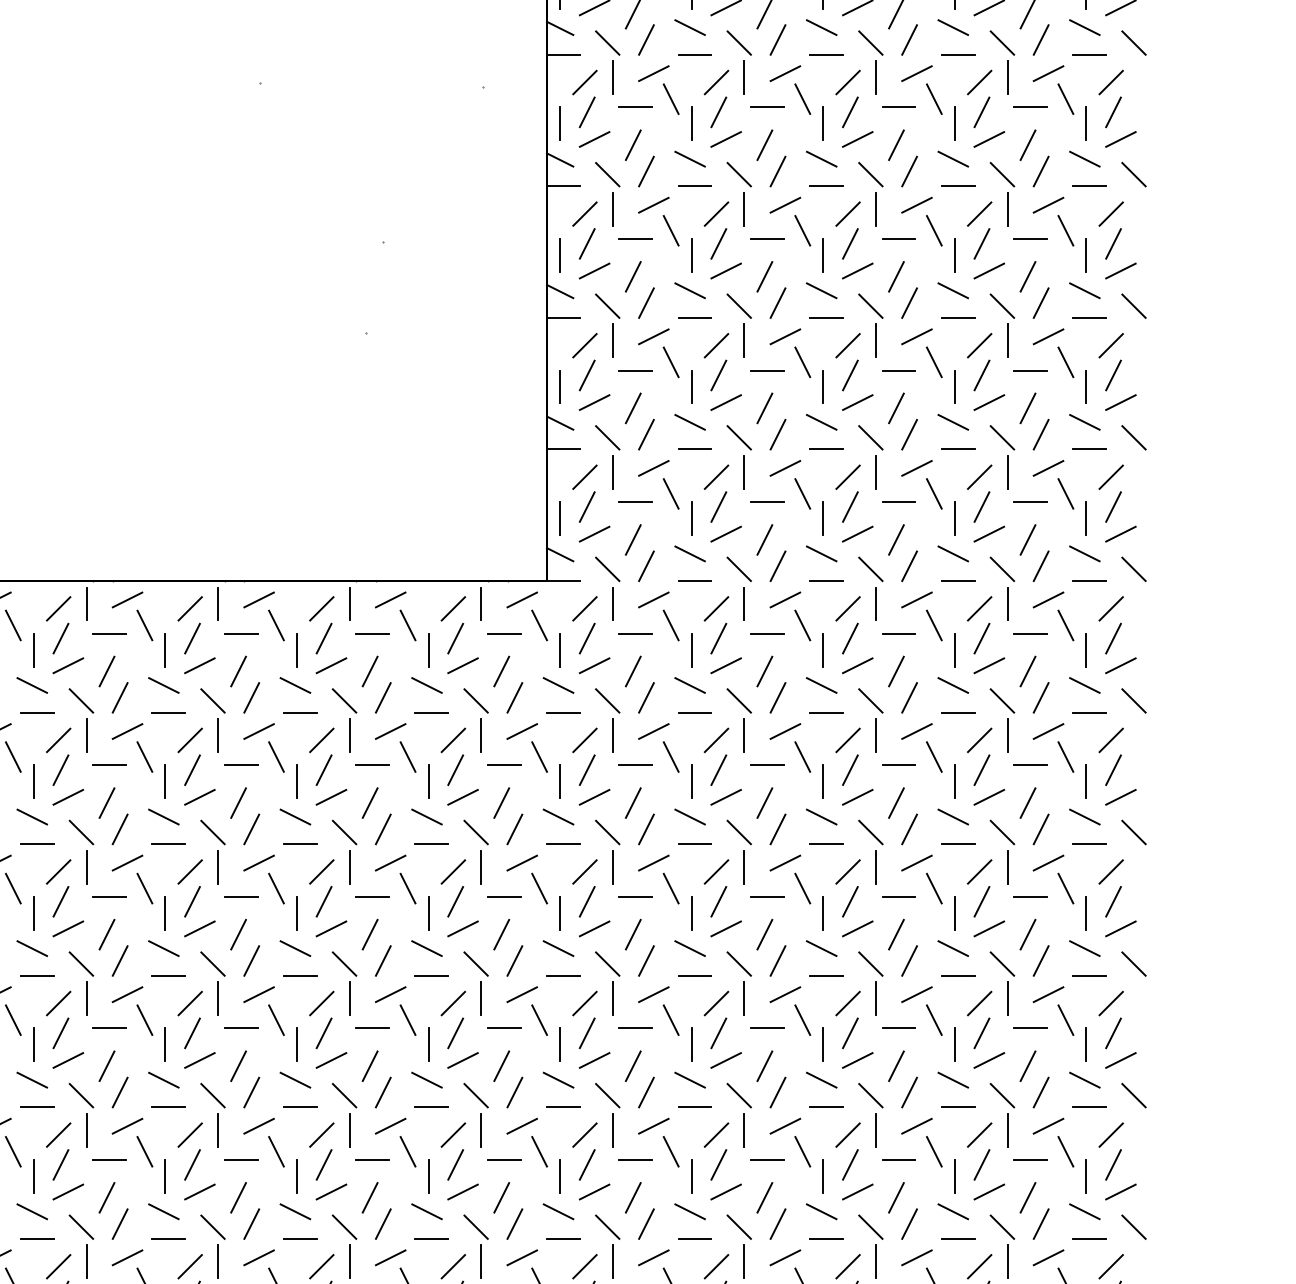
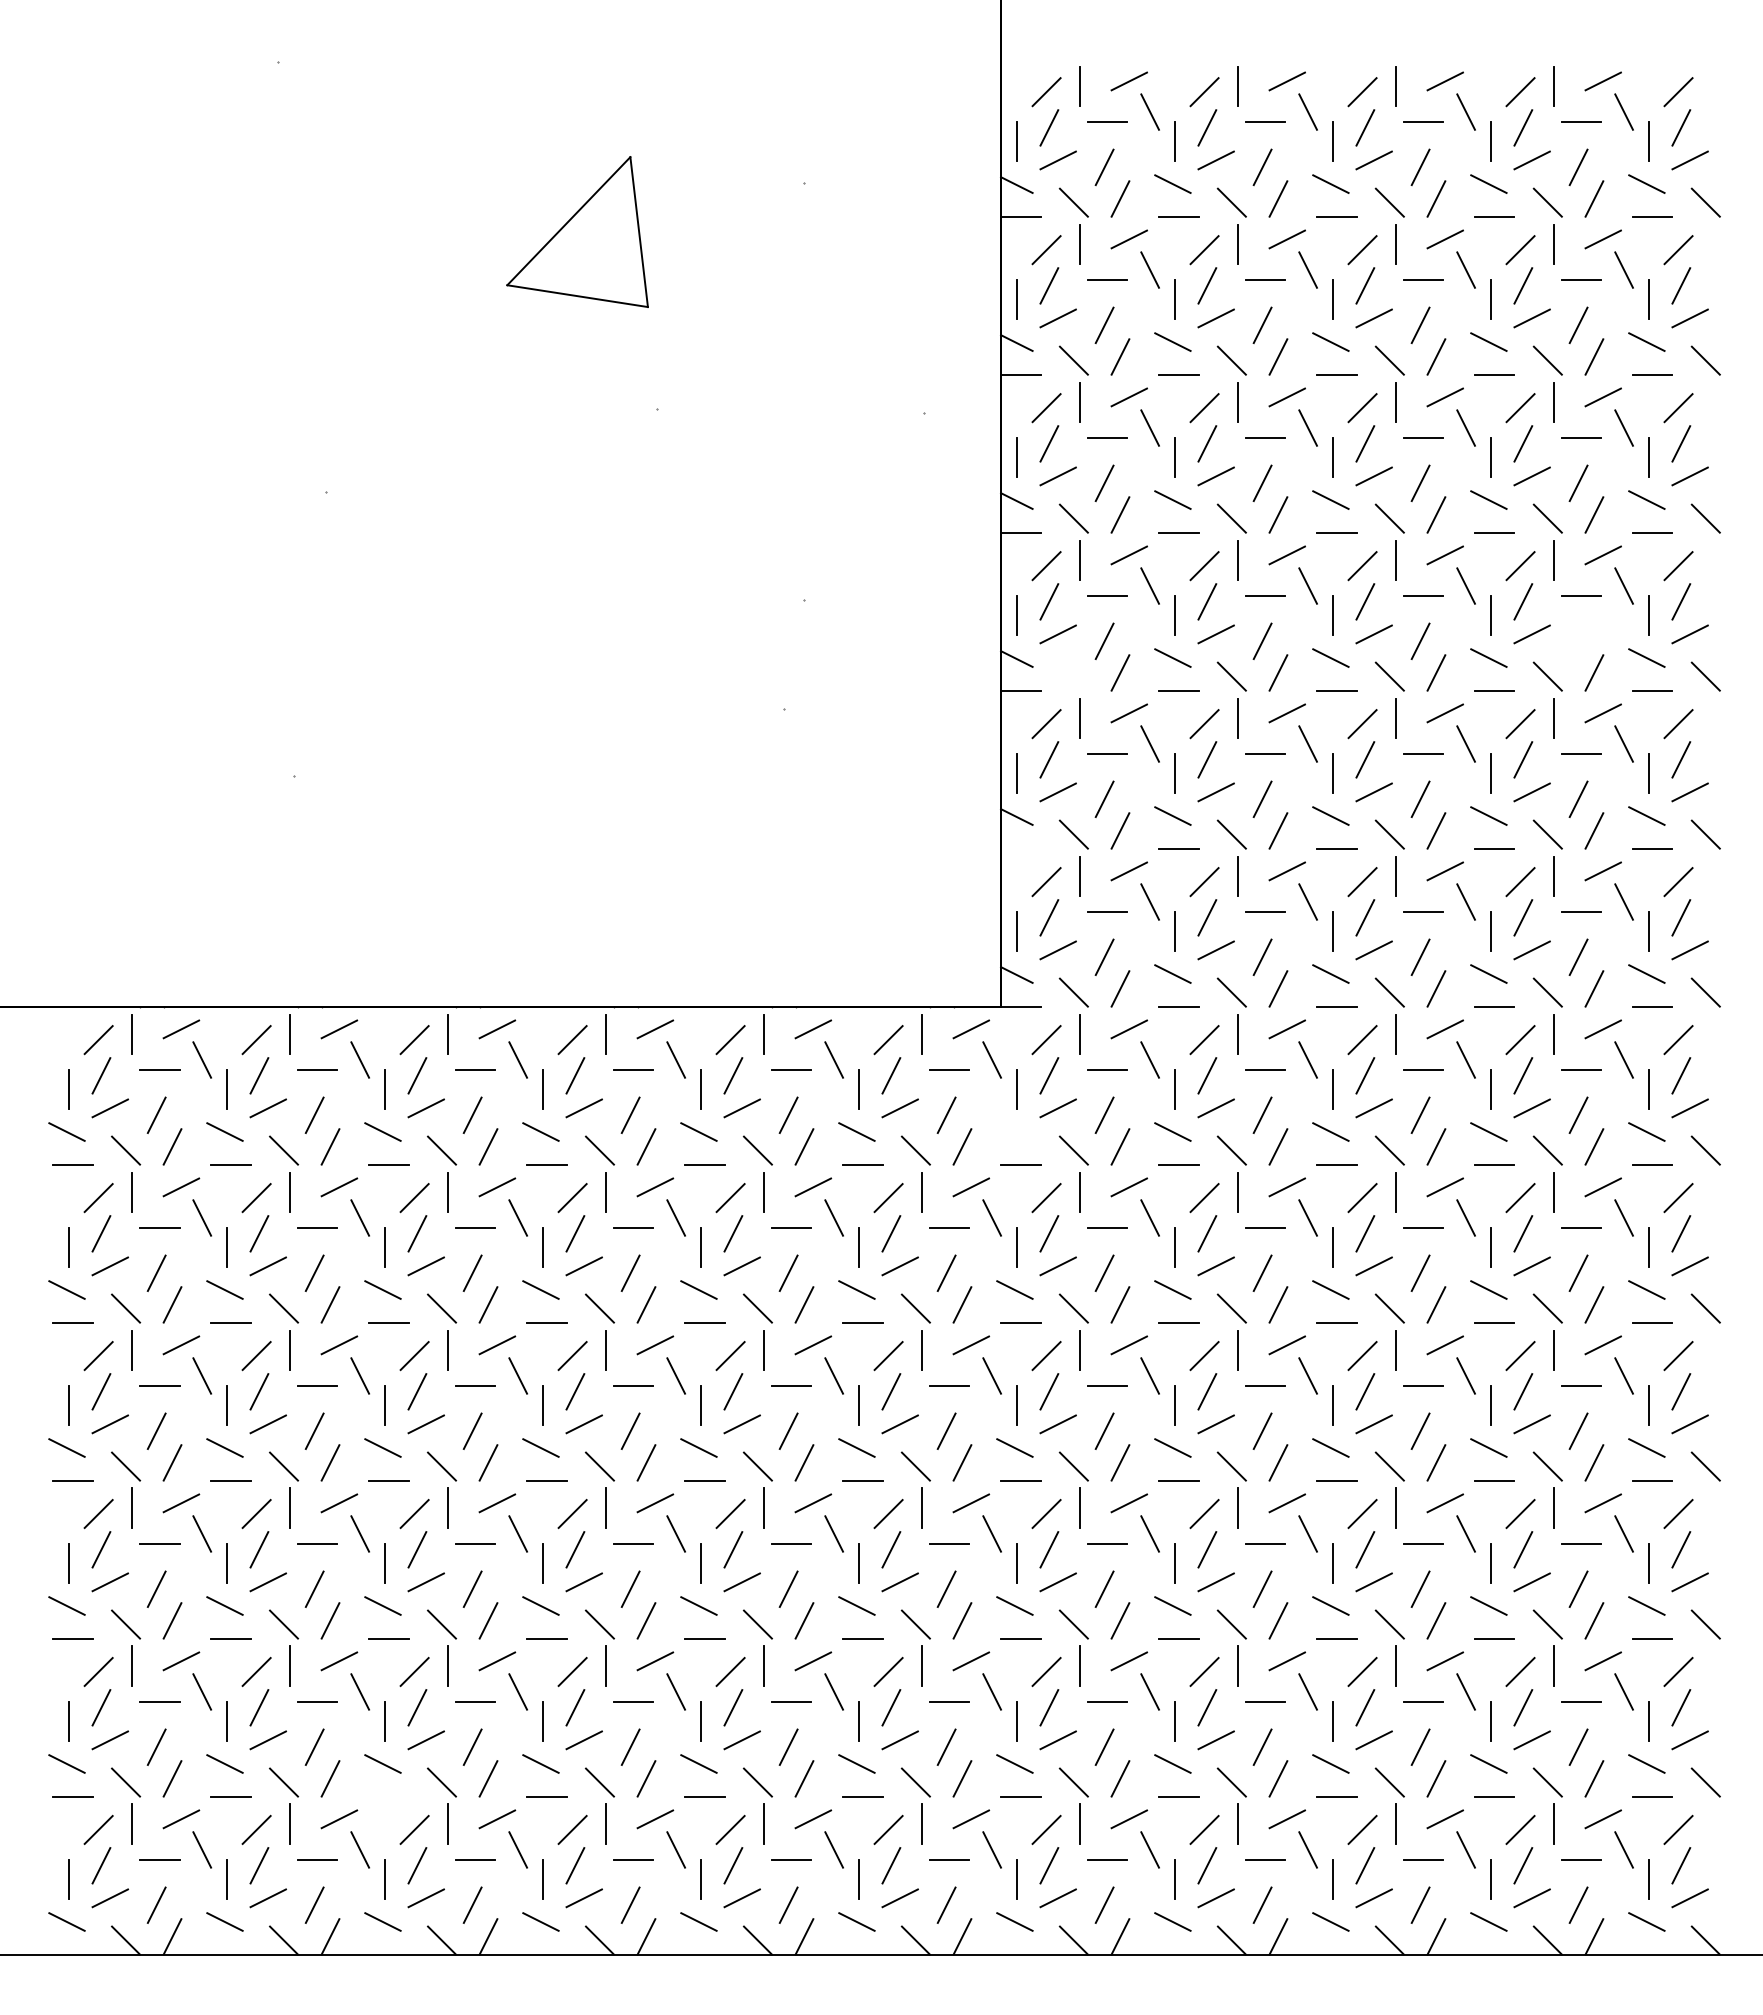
line: (1027, 276) -> (1578, 641), removed
line: (607, 306) -> (1073, 676), removed
line: (563, 449) -> (1020, 848), removed
line: (558, 685) -> (1014, 1131), removed
line: (36, 1238) -> (388, 1796), removed

